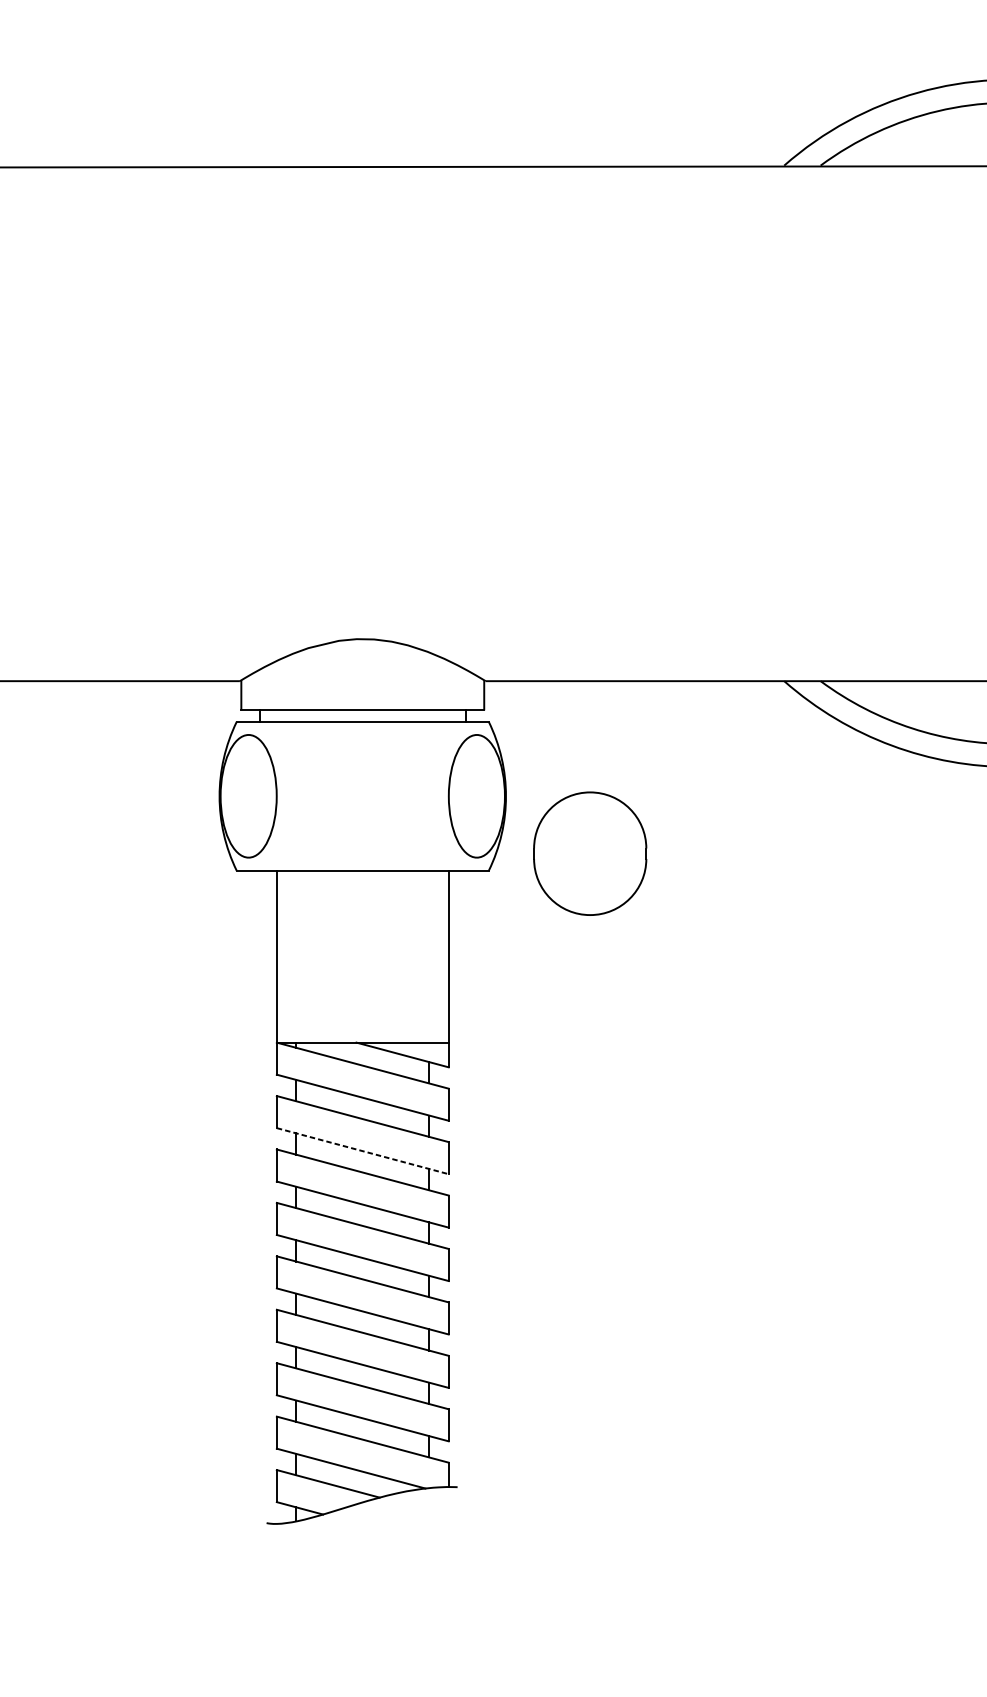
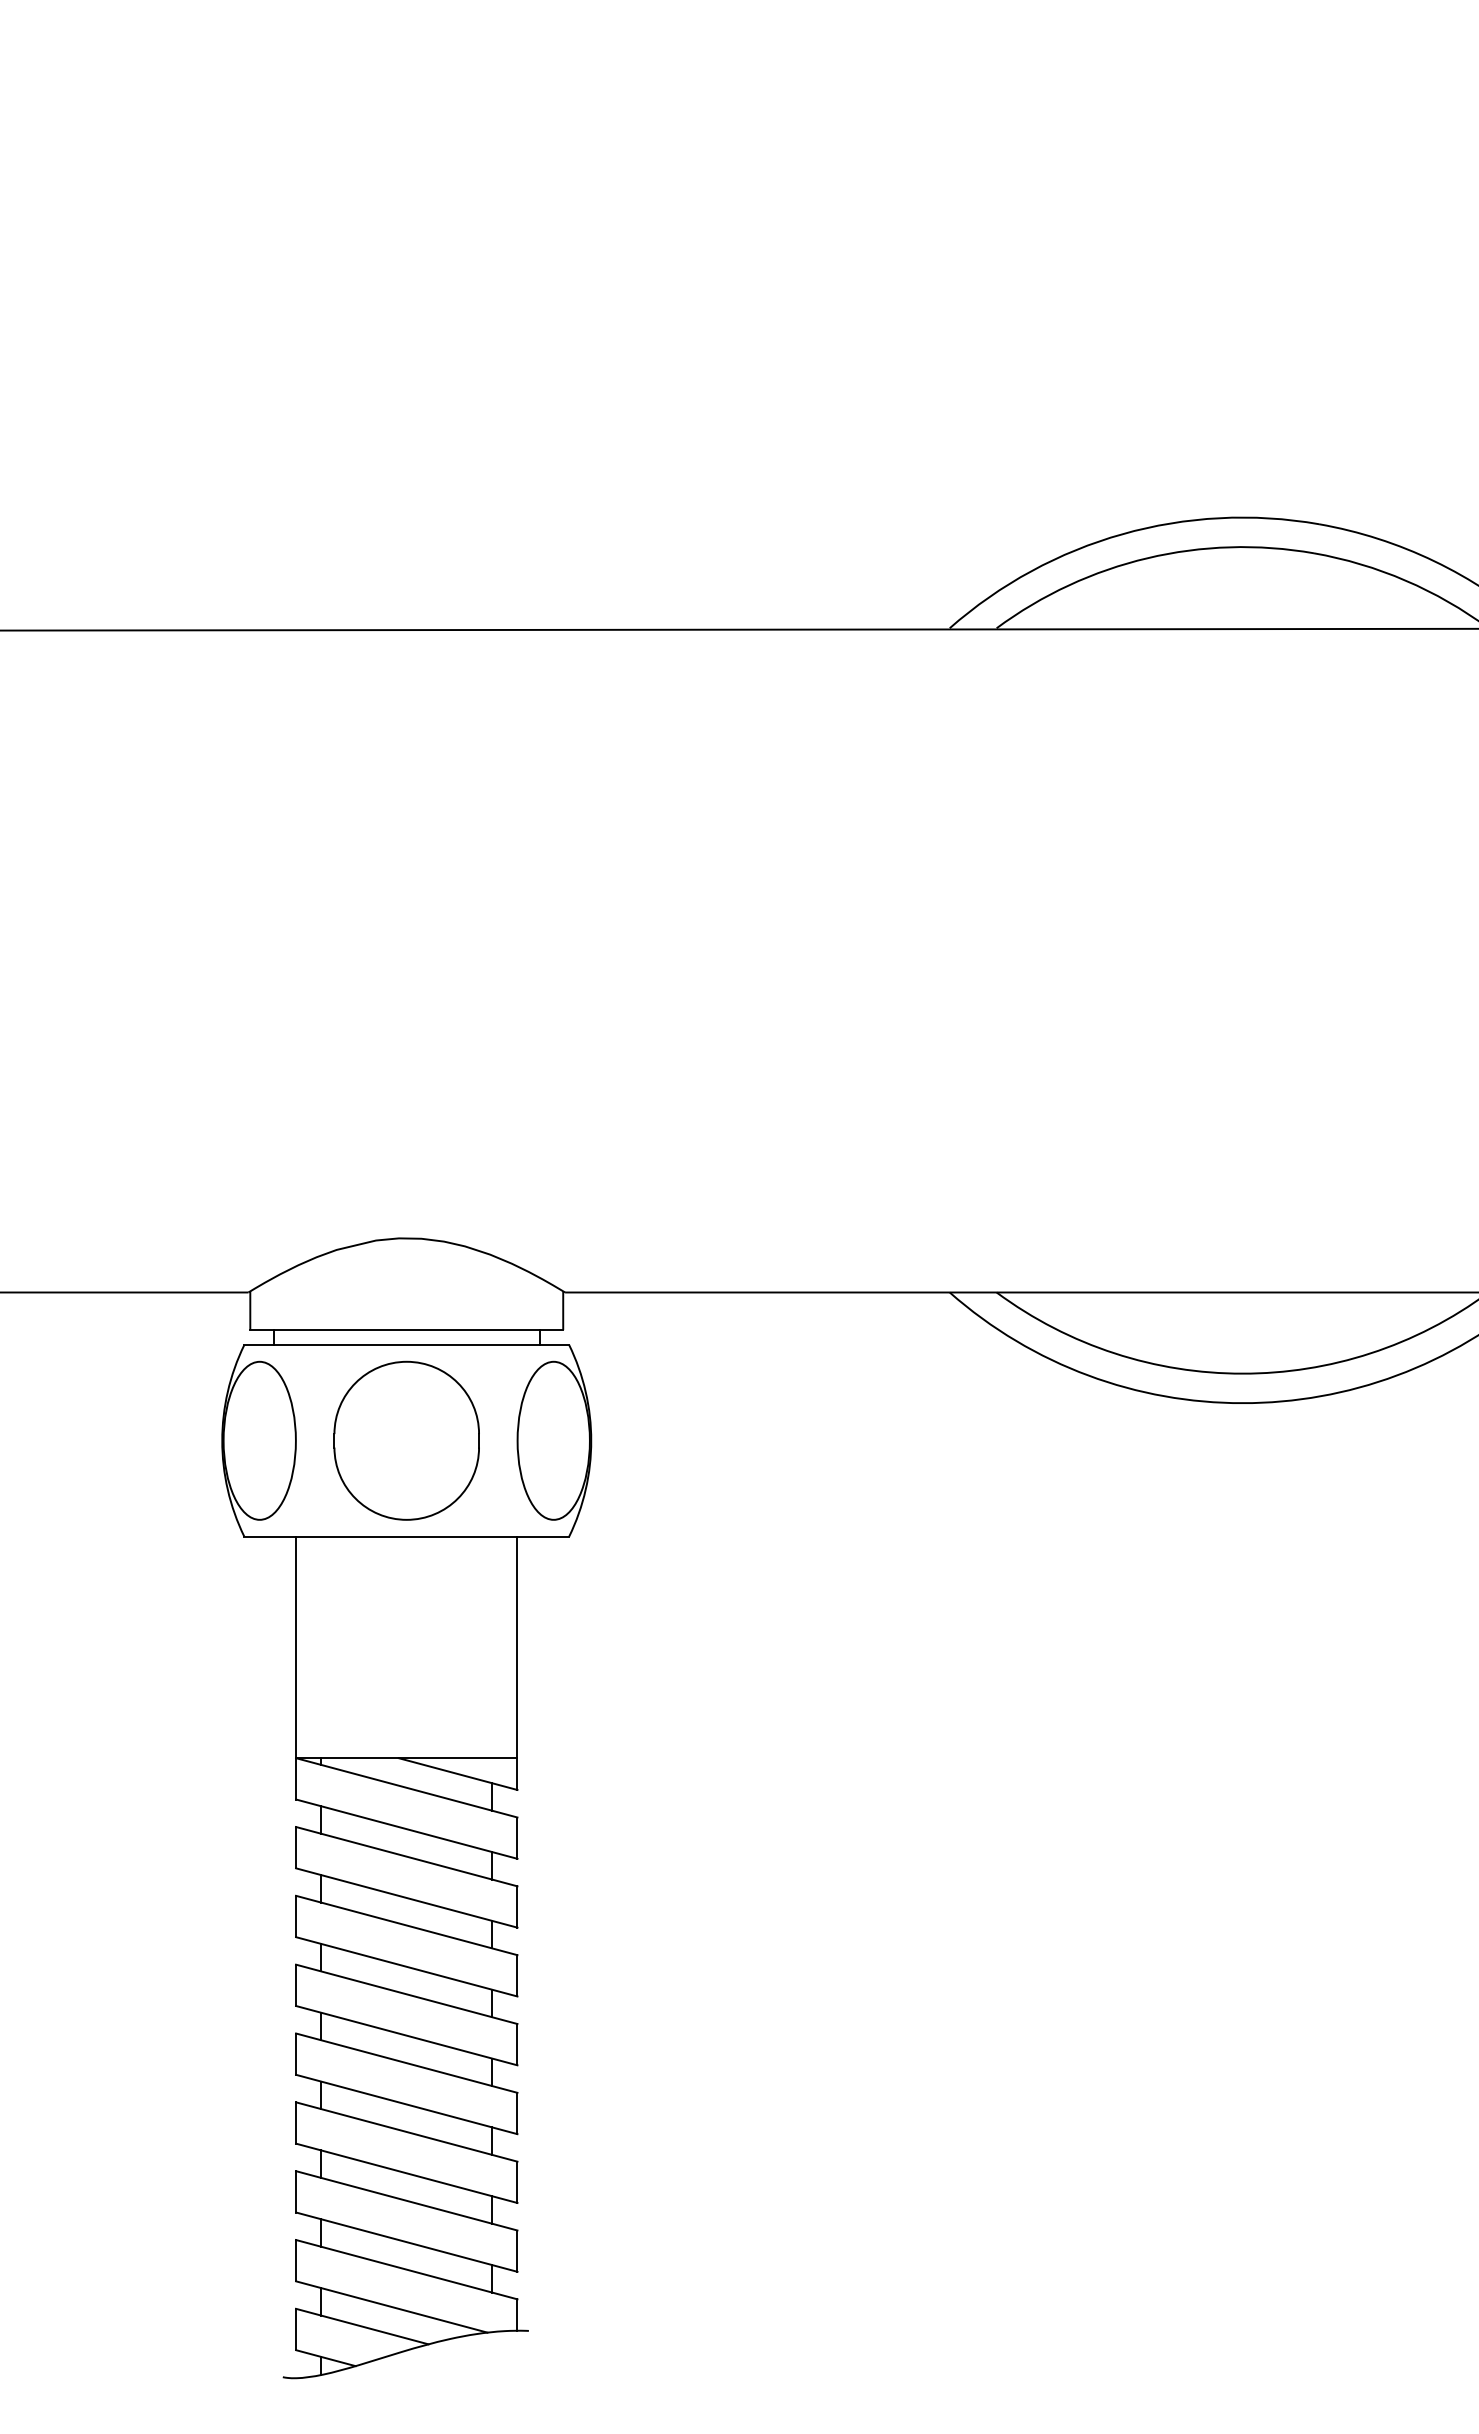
part: (590, 853) -> (406, 1440), moved
line: (362, 1151) -> (406, 1898), dashed -> solid

